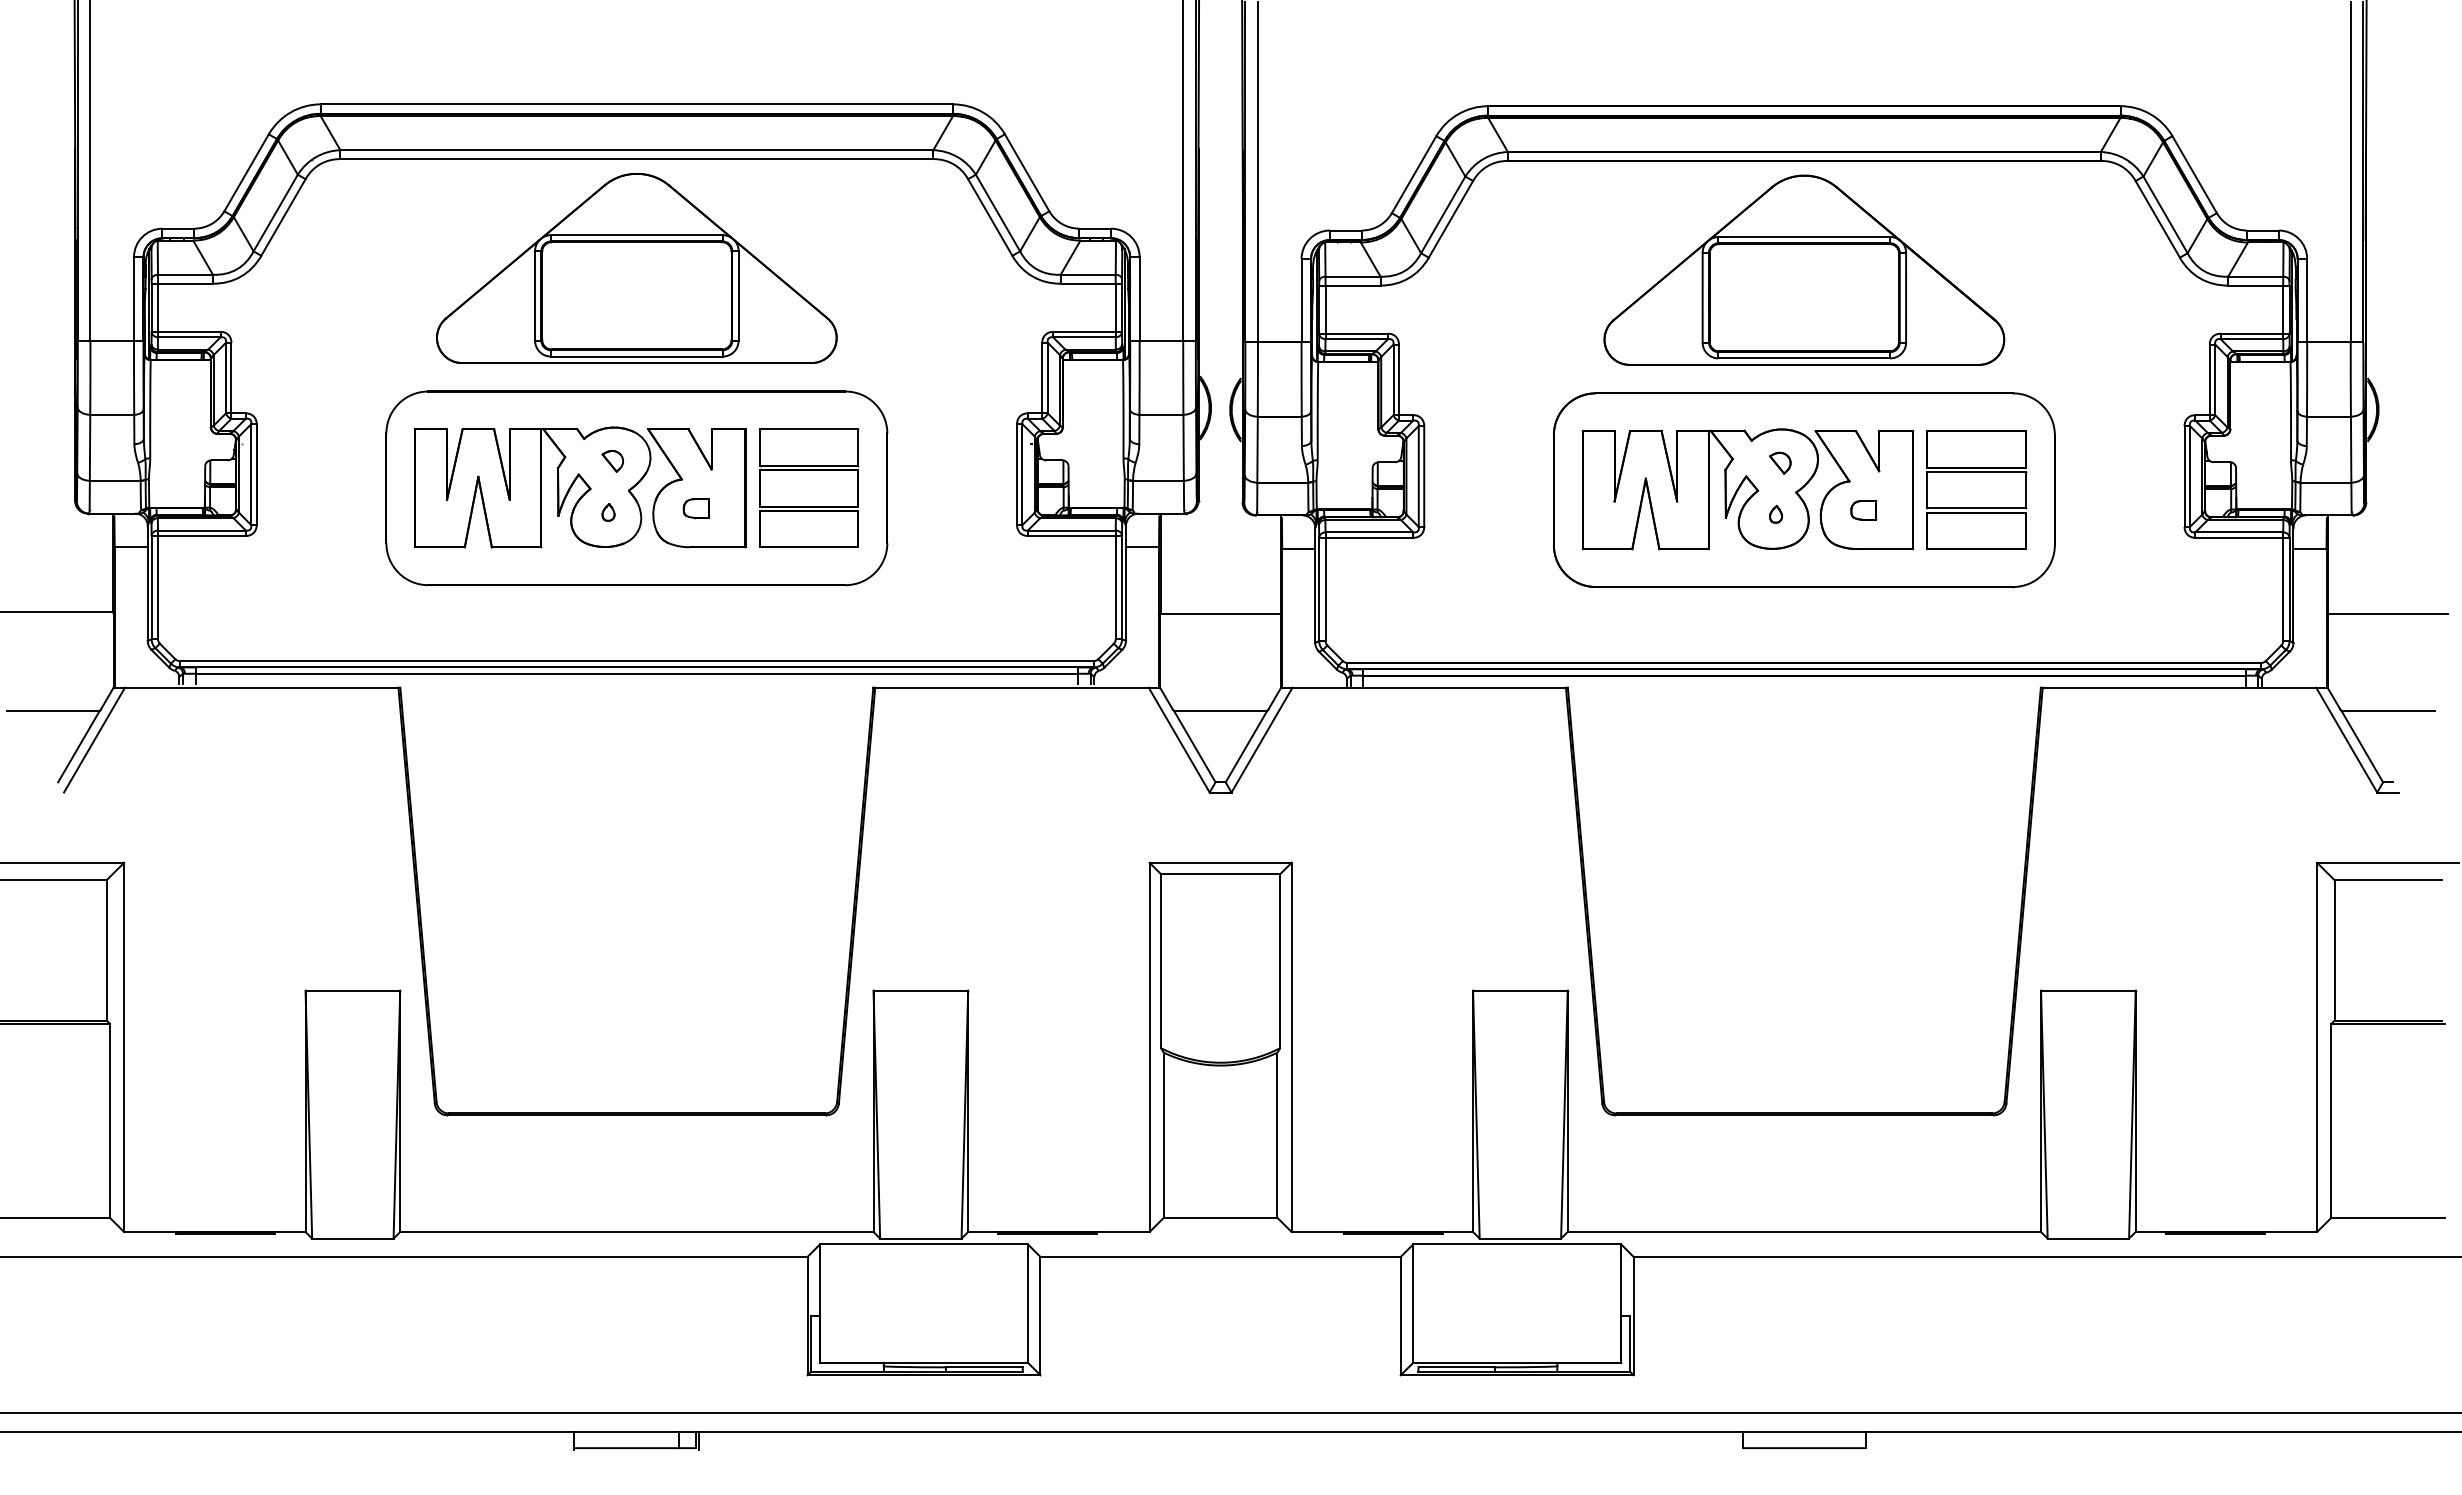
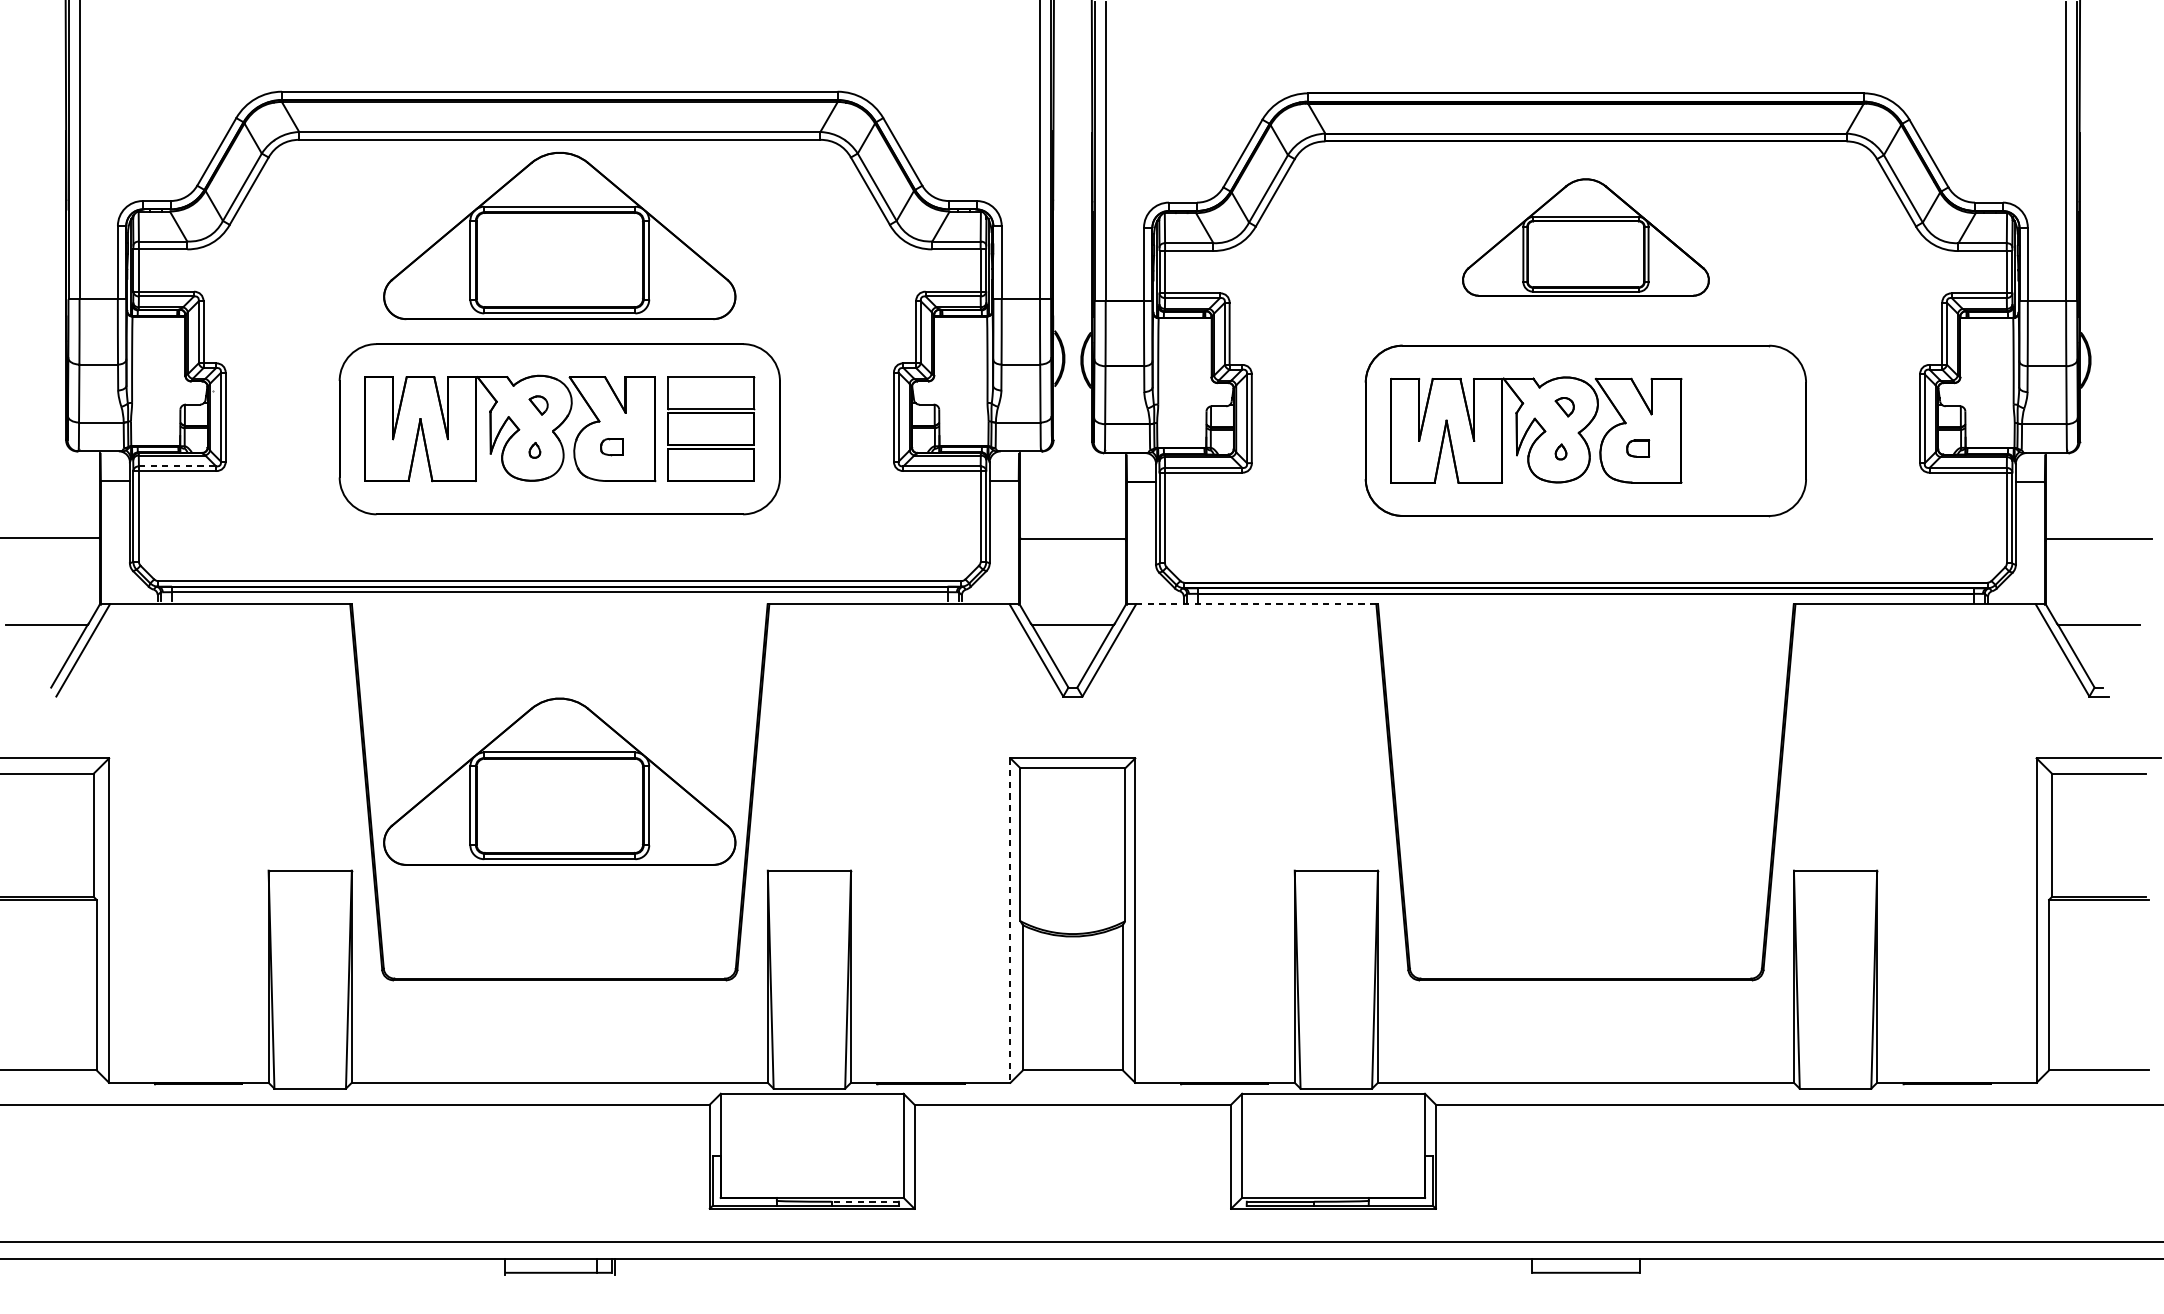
part: (1804, 269) -> (1586, 236), size x0.7
part: (1976, 489) -> (1737, 430), removed
line: (201, 530) -> (177, 466), solid -> dashed
line: (1429, 687) -> (1256, 604), solid -> dashed
part: (636, 889) -> (559, 781), added
line: (1149, 1047) -> (1010, 920), solid -> dashed
line: (983, 1367) -> (864, 1201), solid -> dashed

